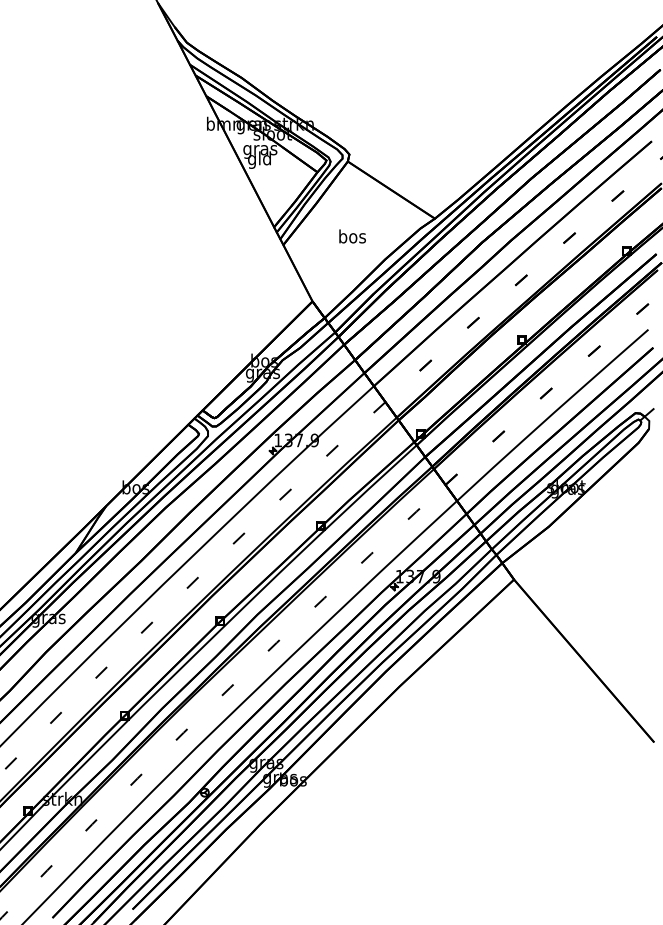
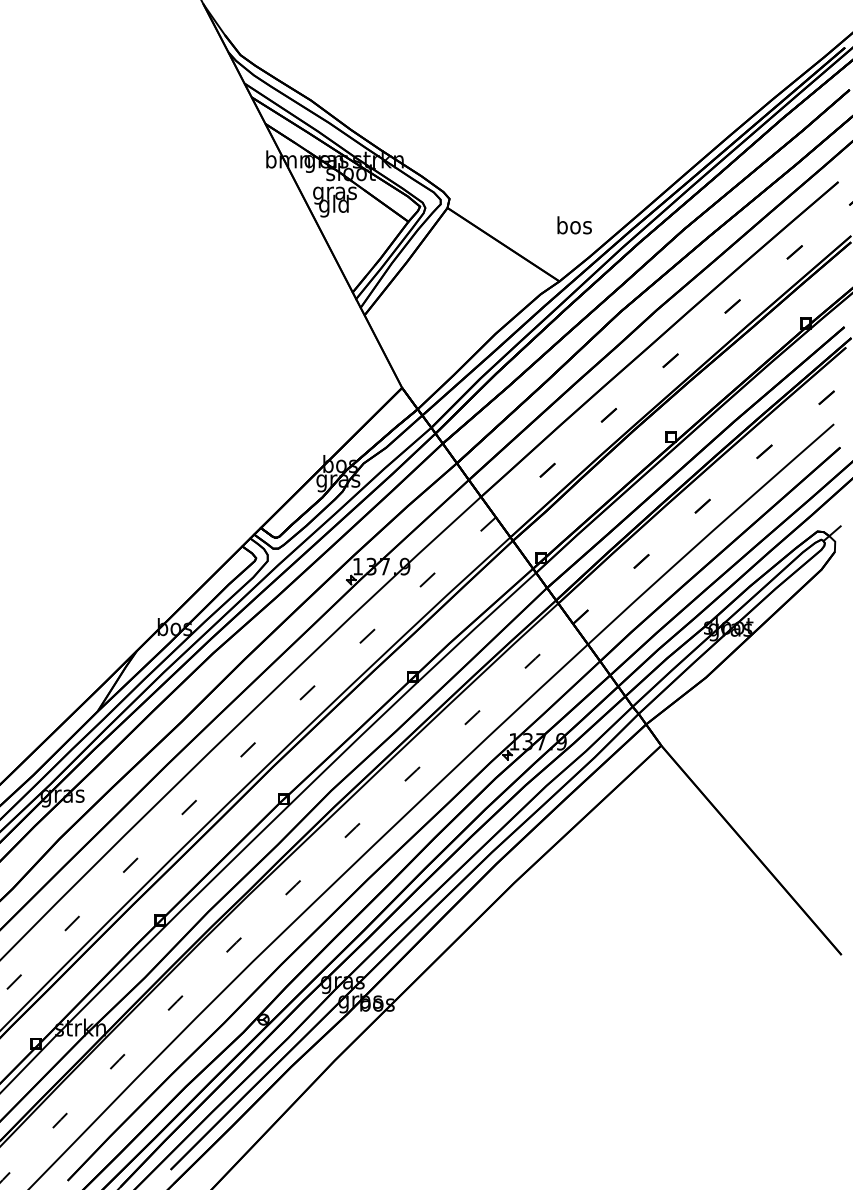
text: (352, 236) -> (574, 225), moved

